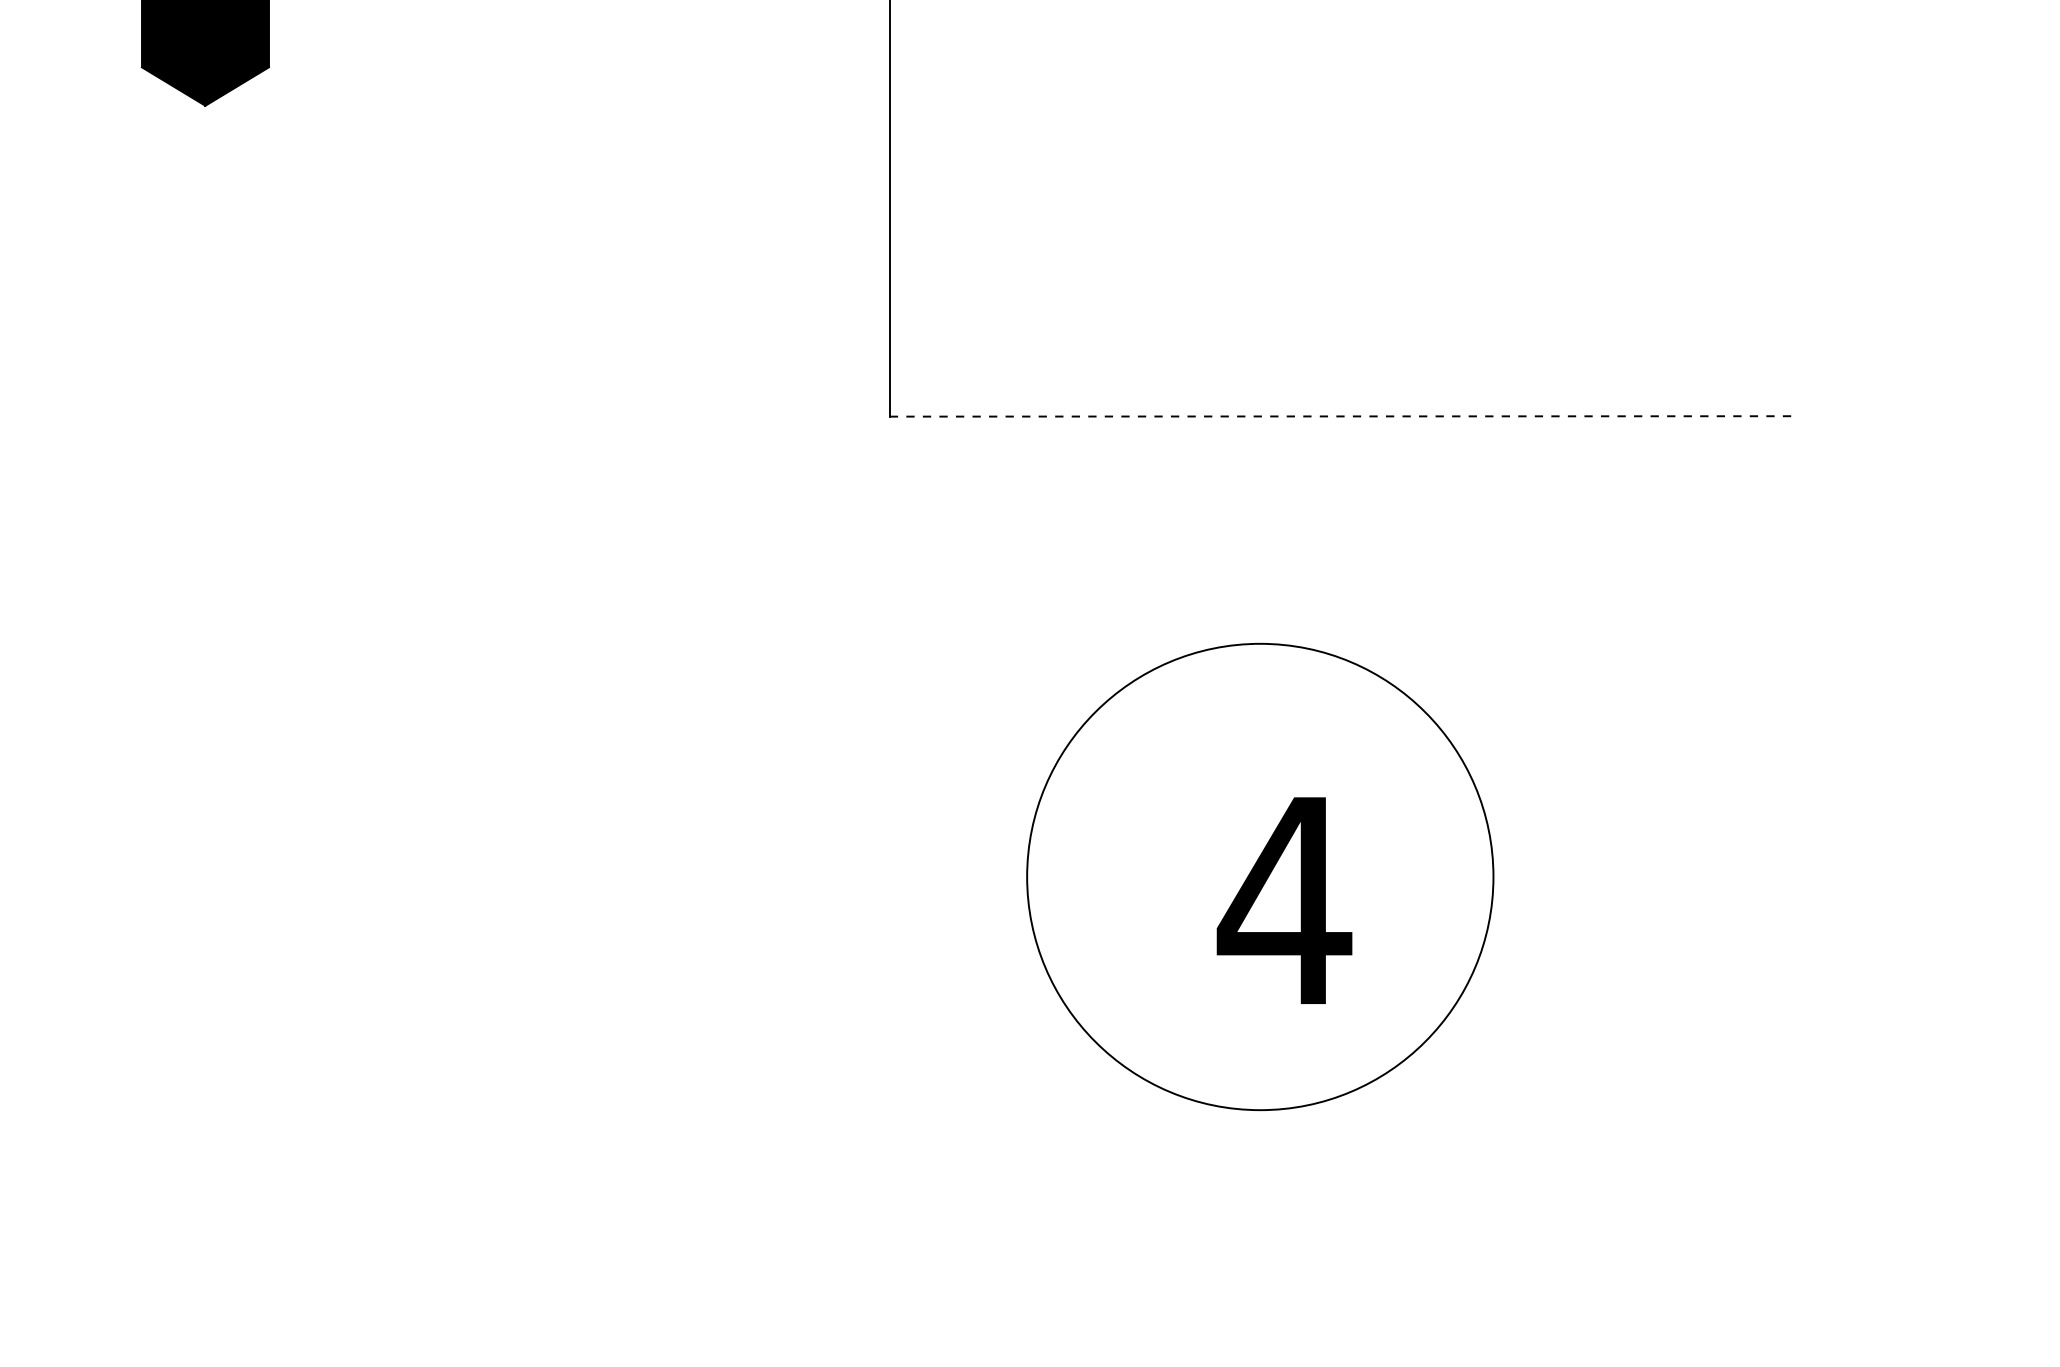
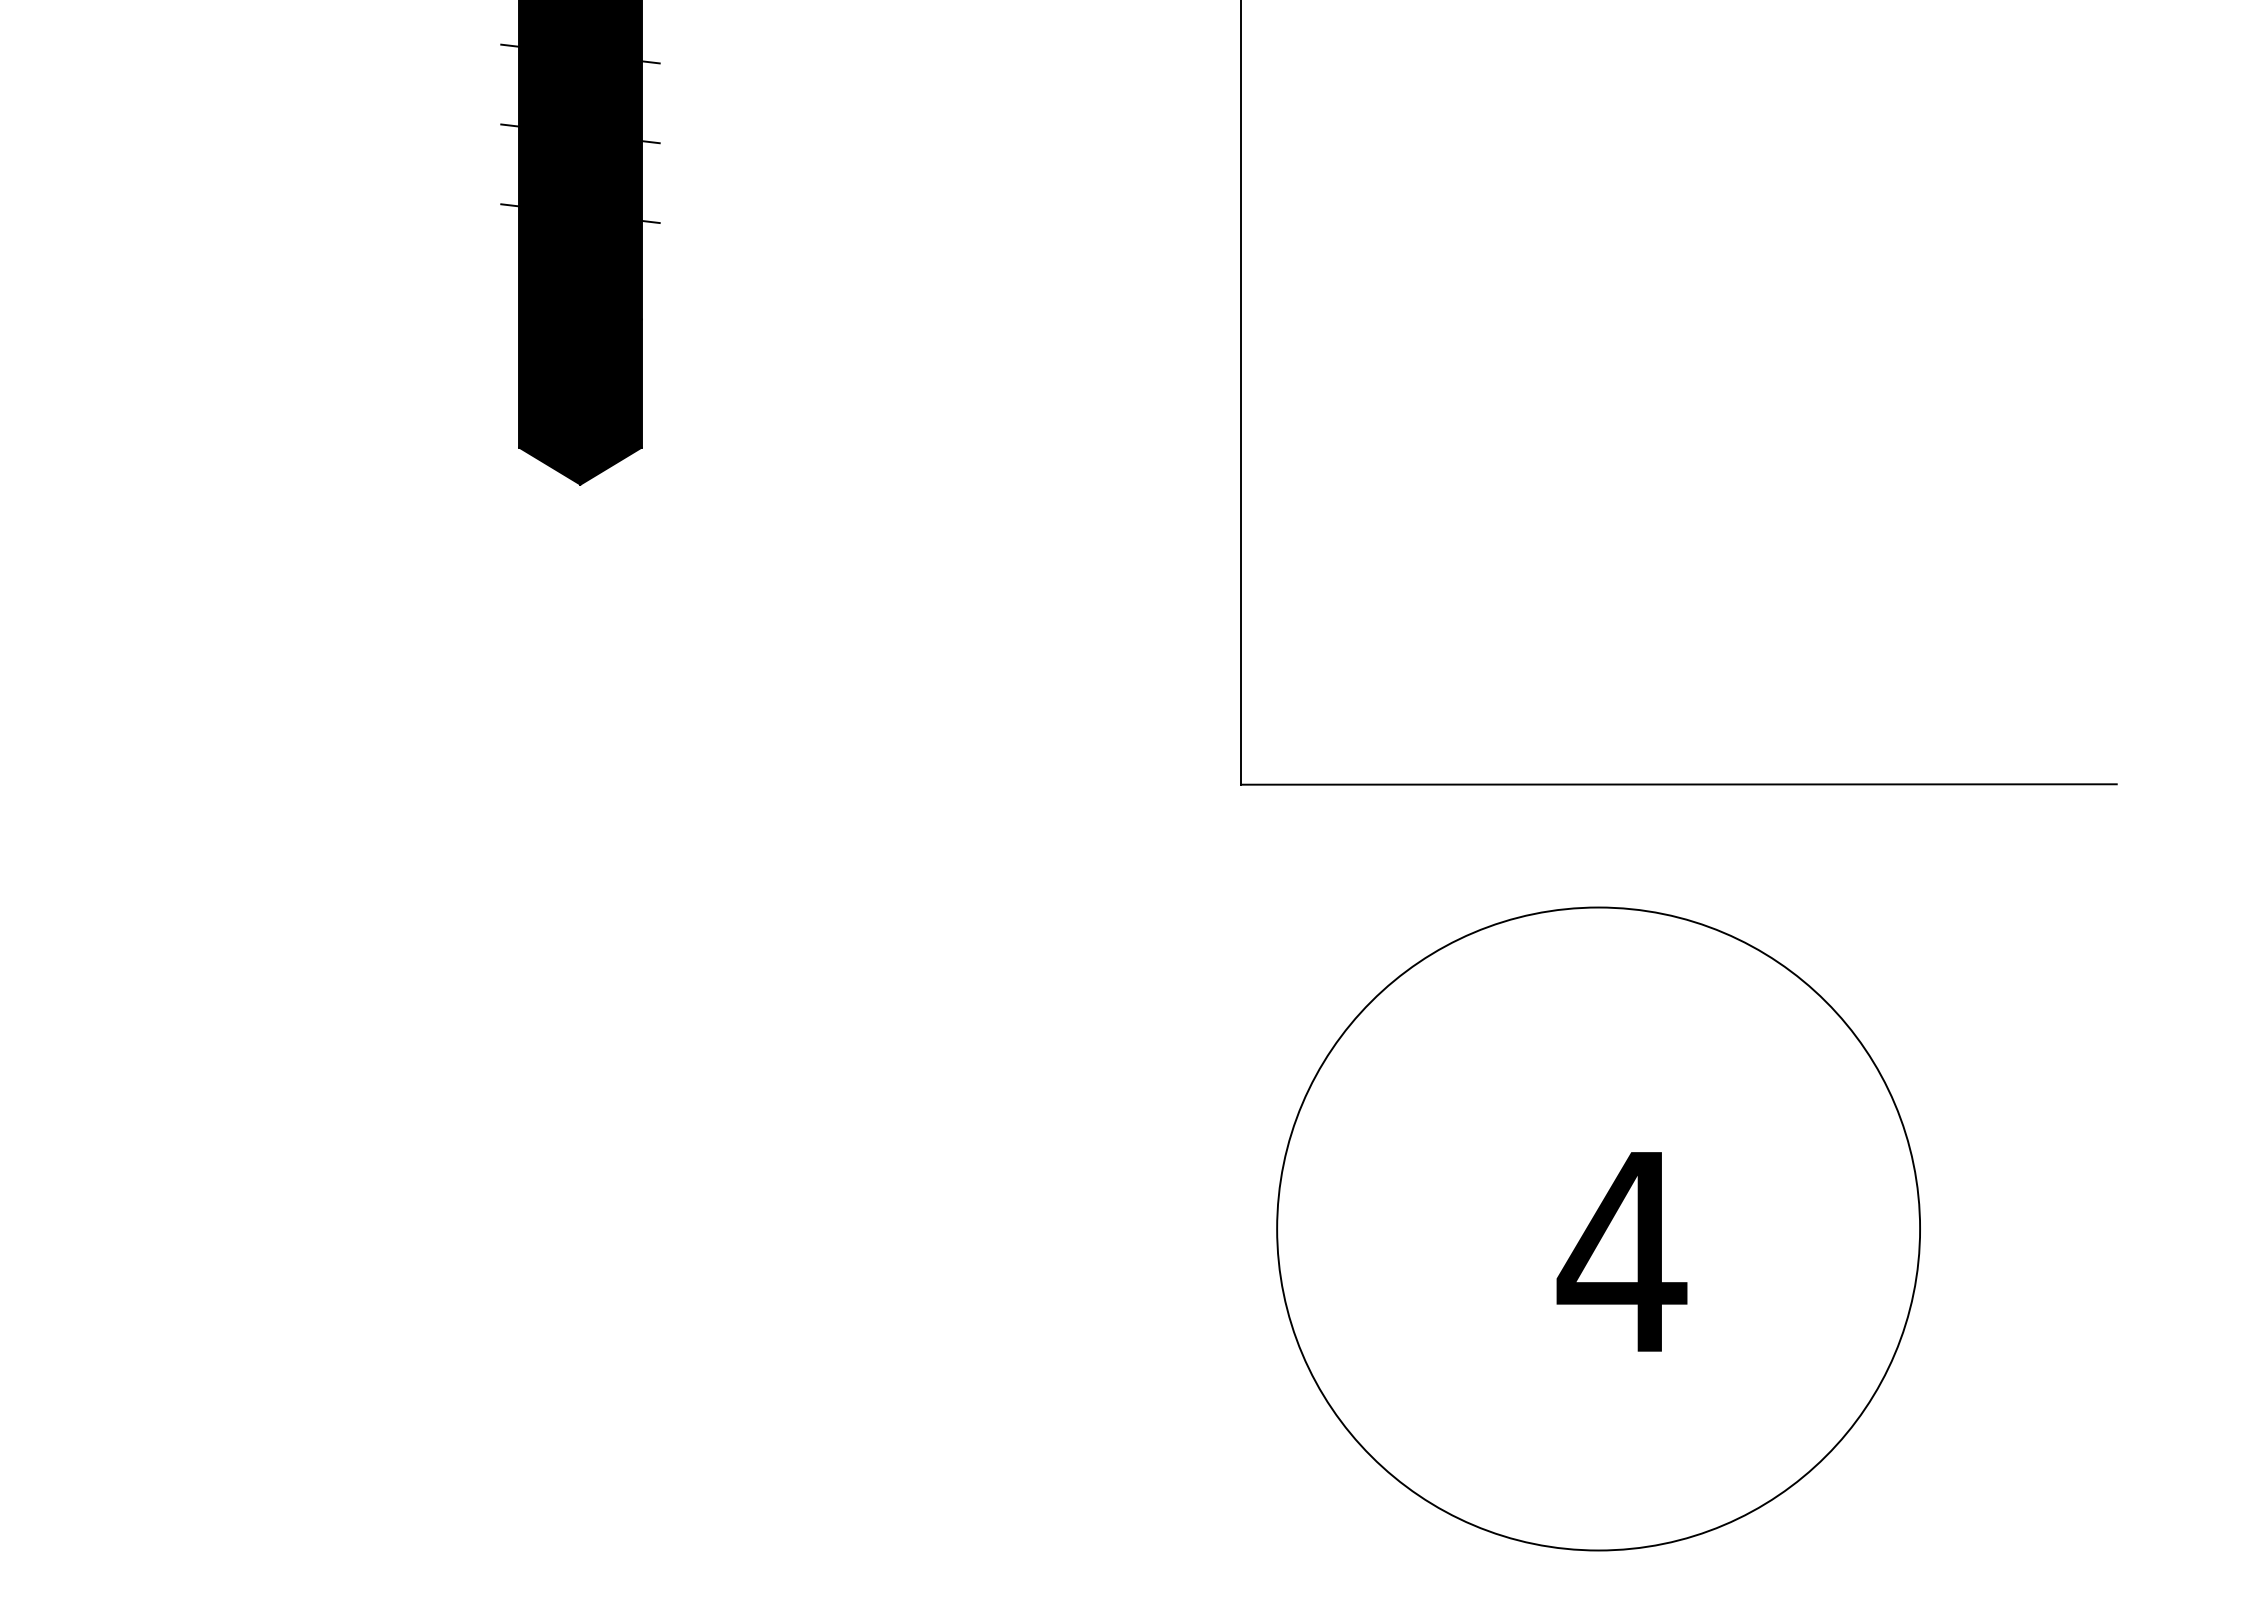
line: (1343, 416) -> (1678, 784), dashed -> solid
circle: (1260, 876) -> (1598, 1228), size x1.43

